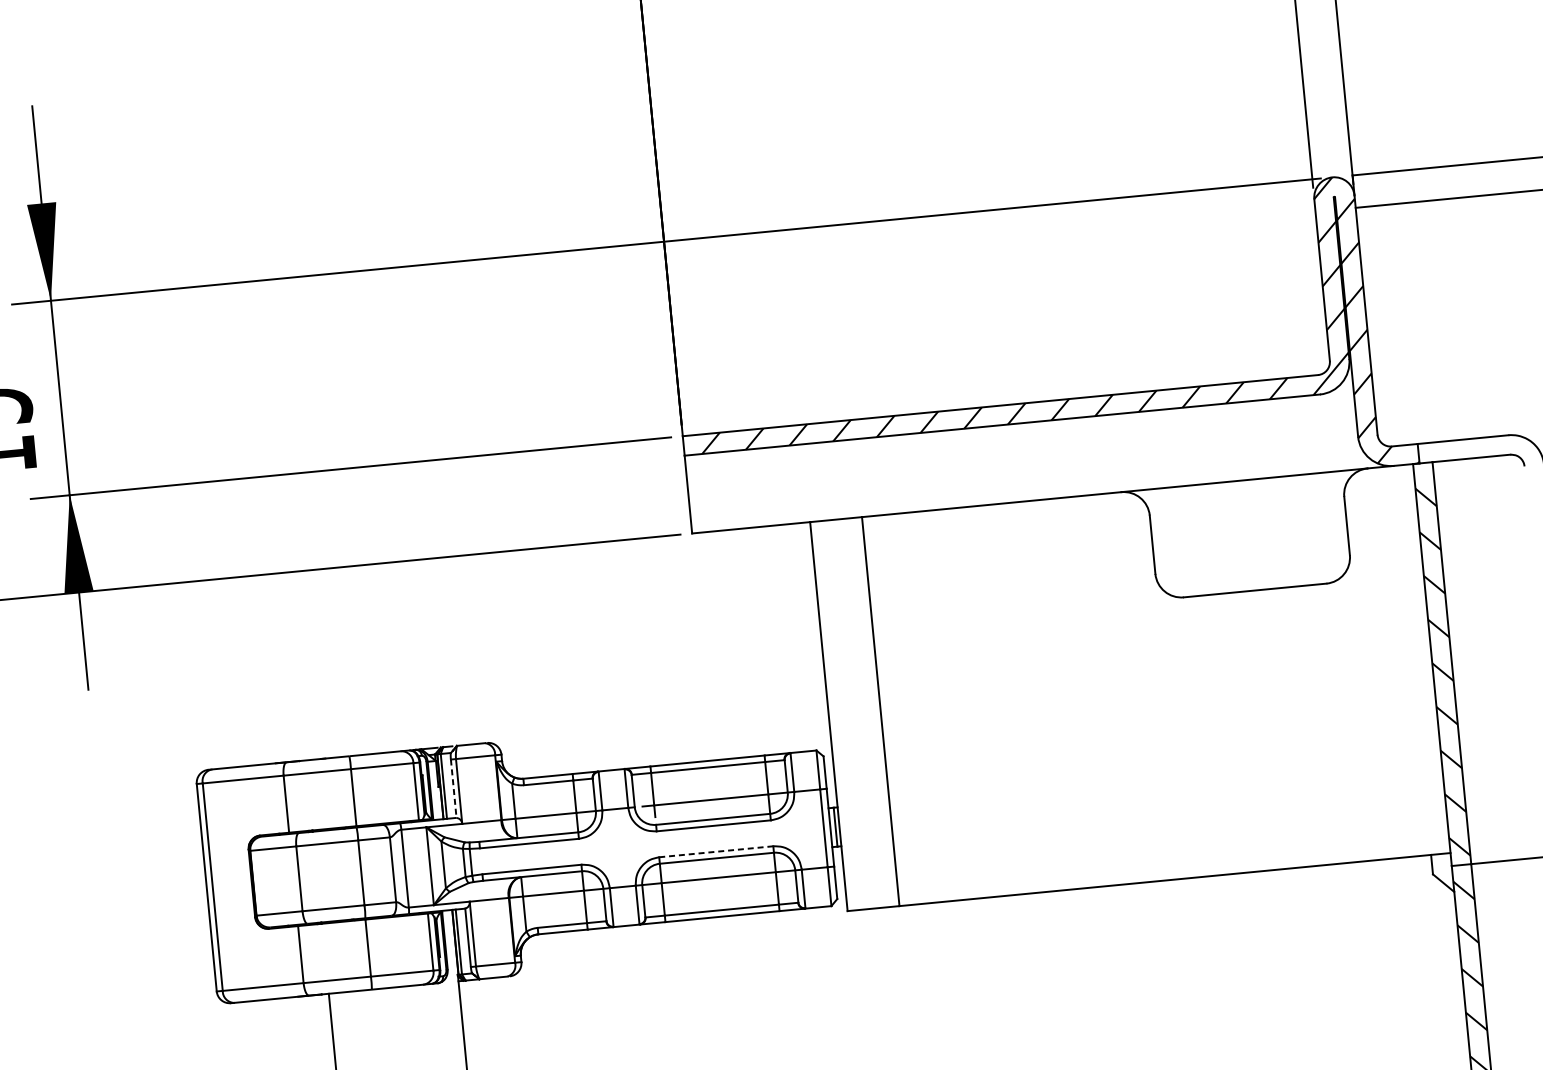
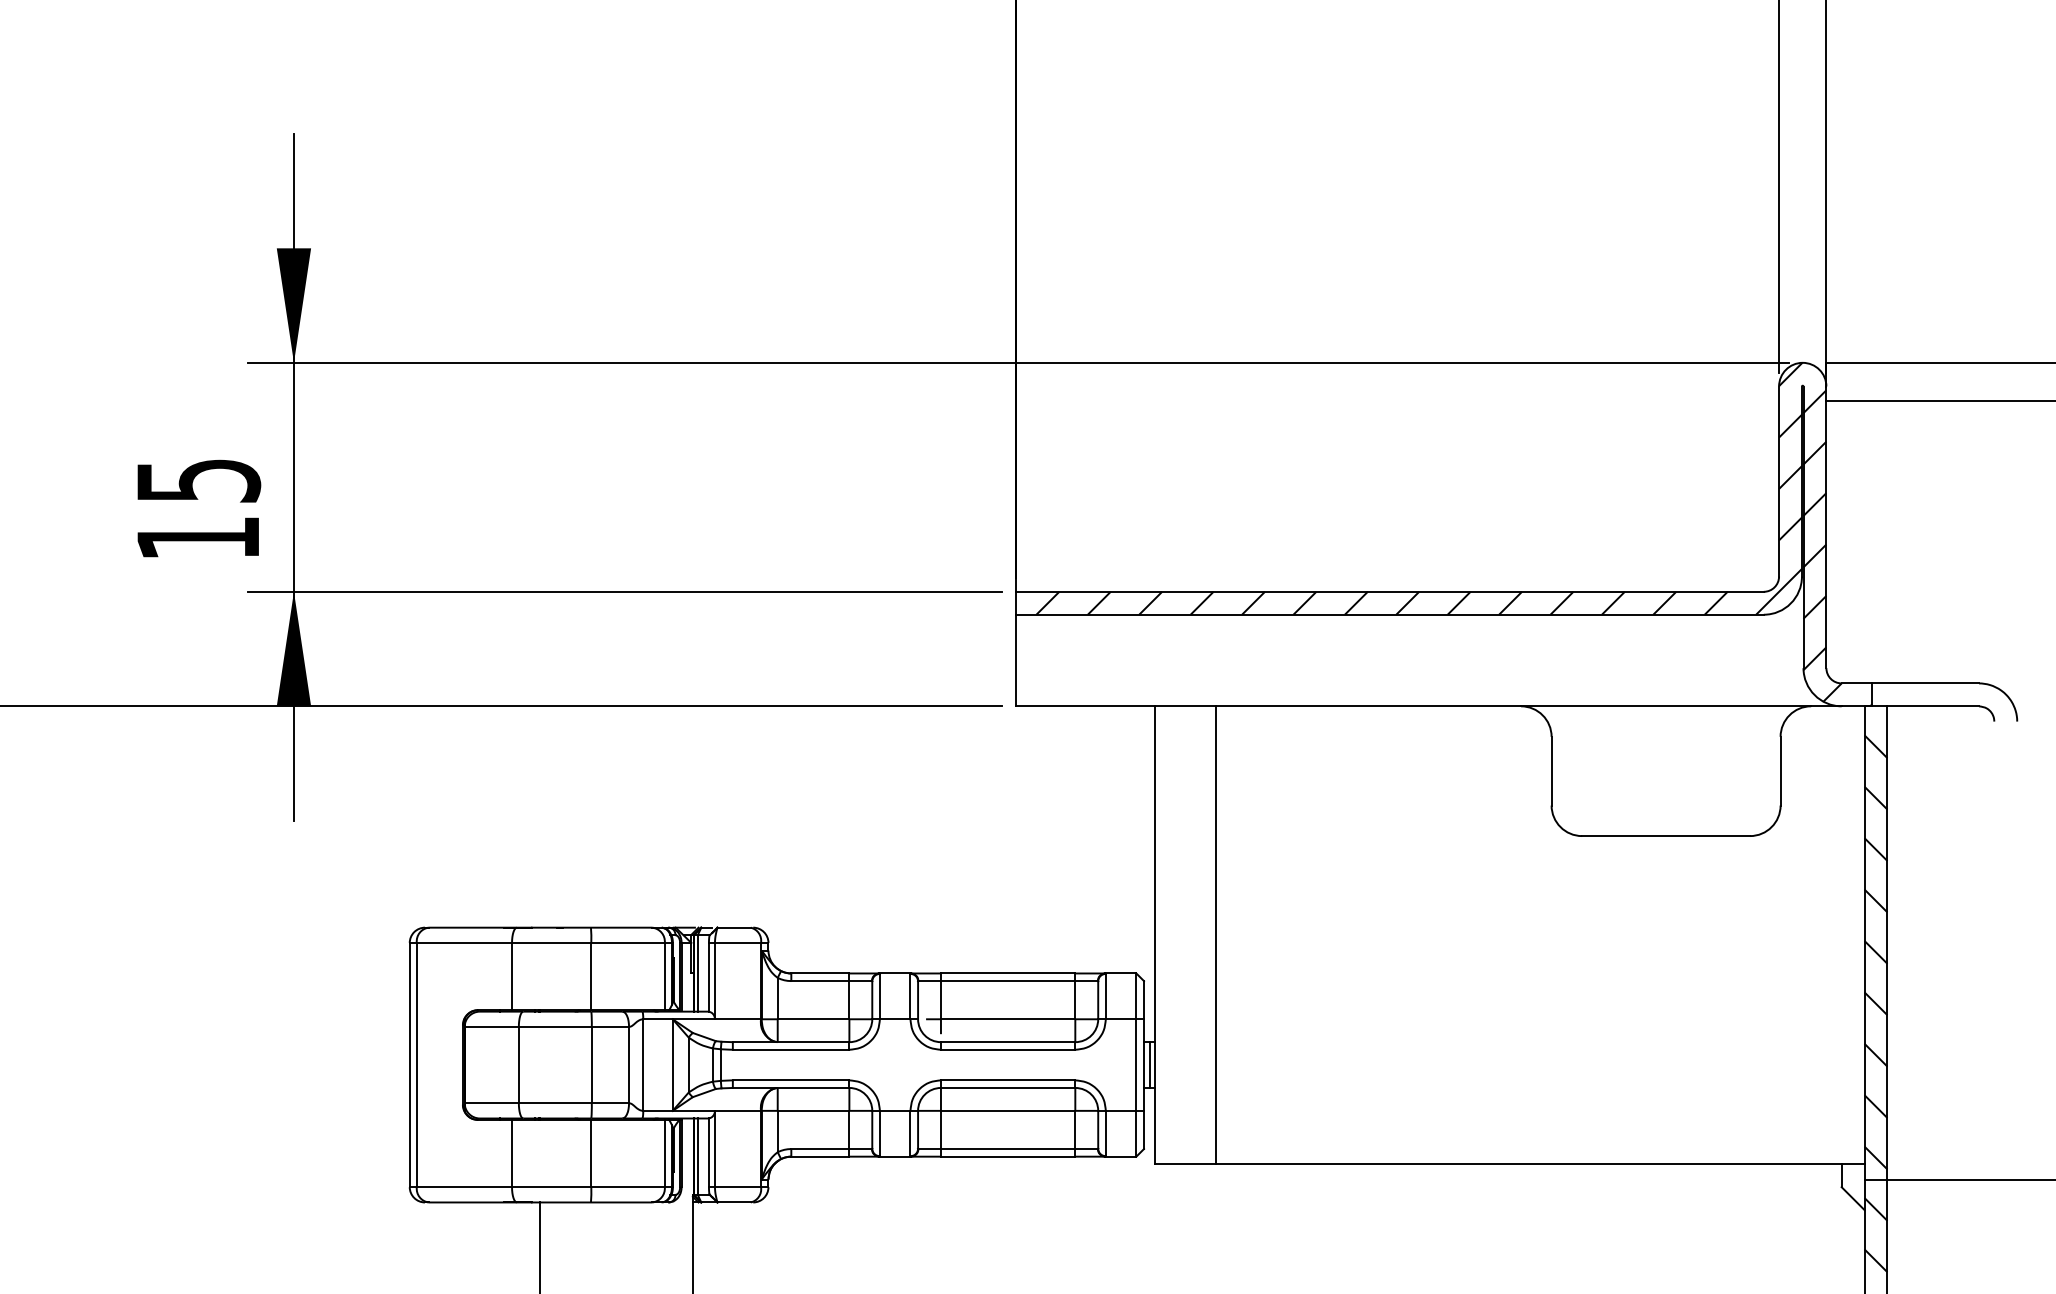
line: (453, 788) -> (708, 977), dashed -> solid
line: (716, 851) -> (1008, 1080), dashed -> solid

